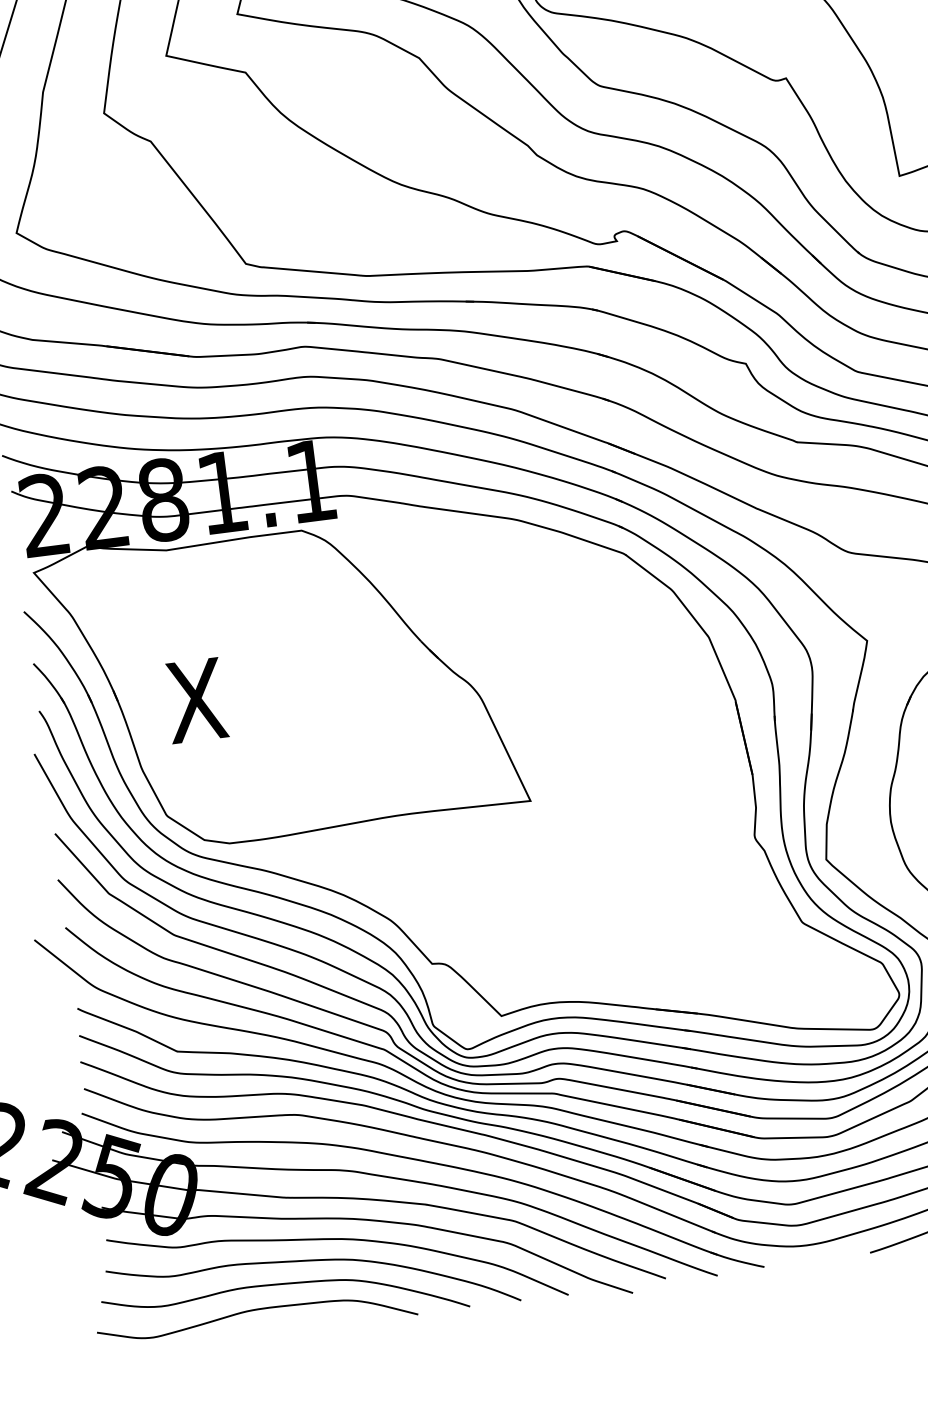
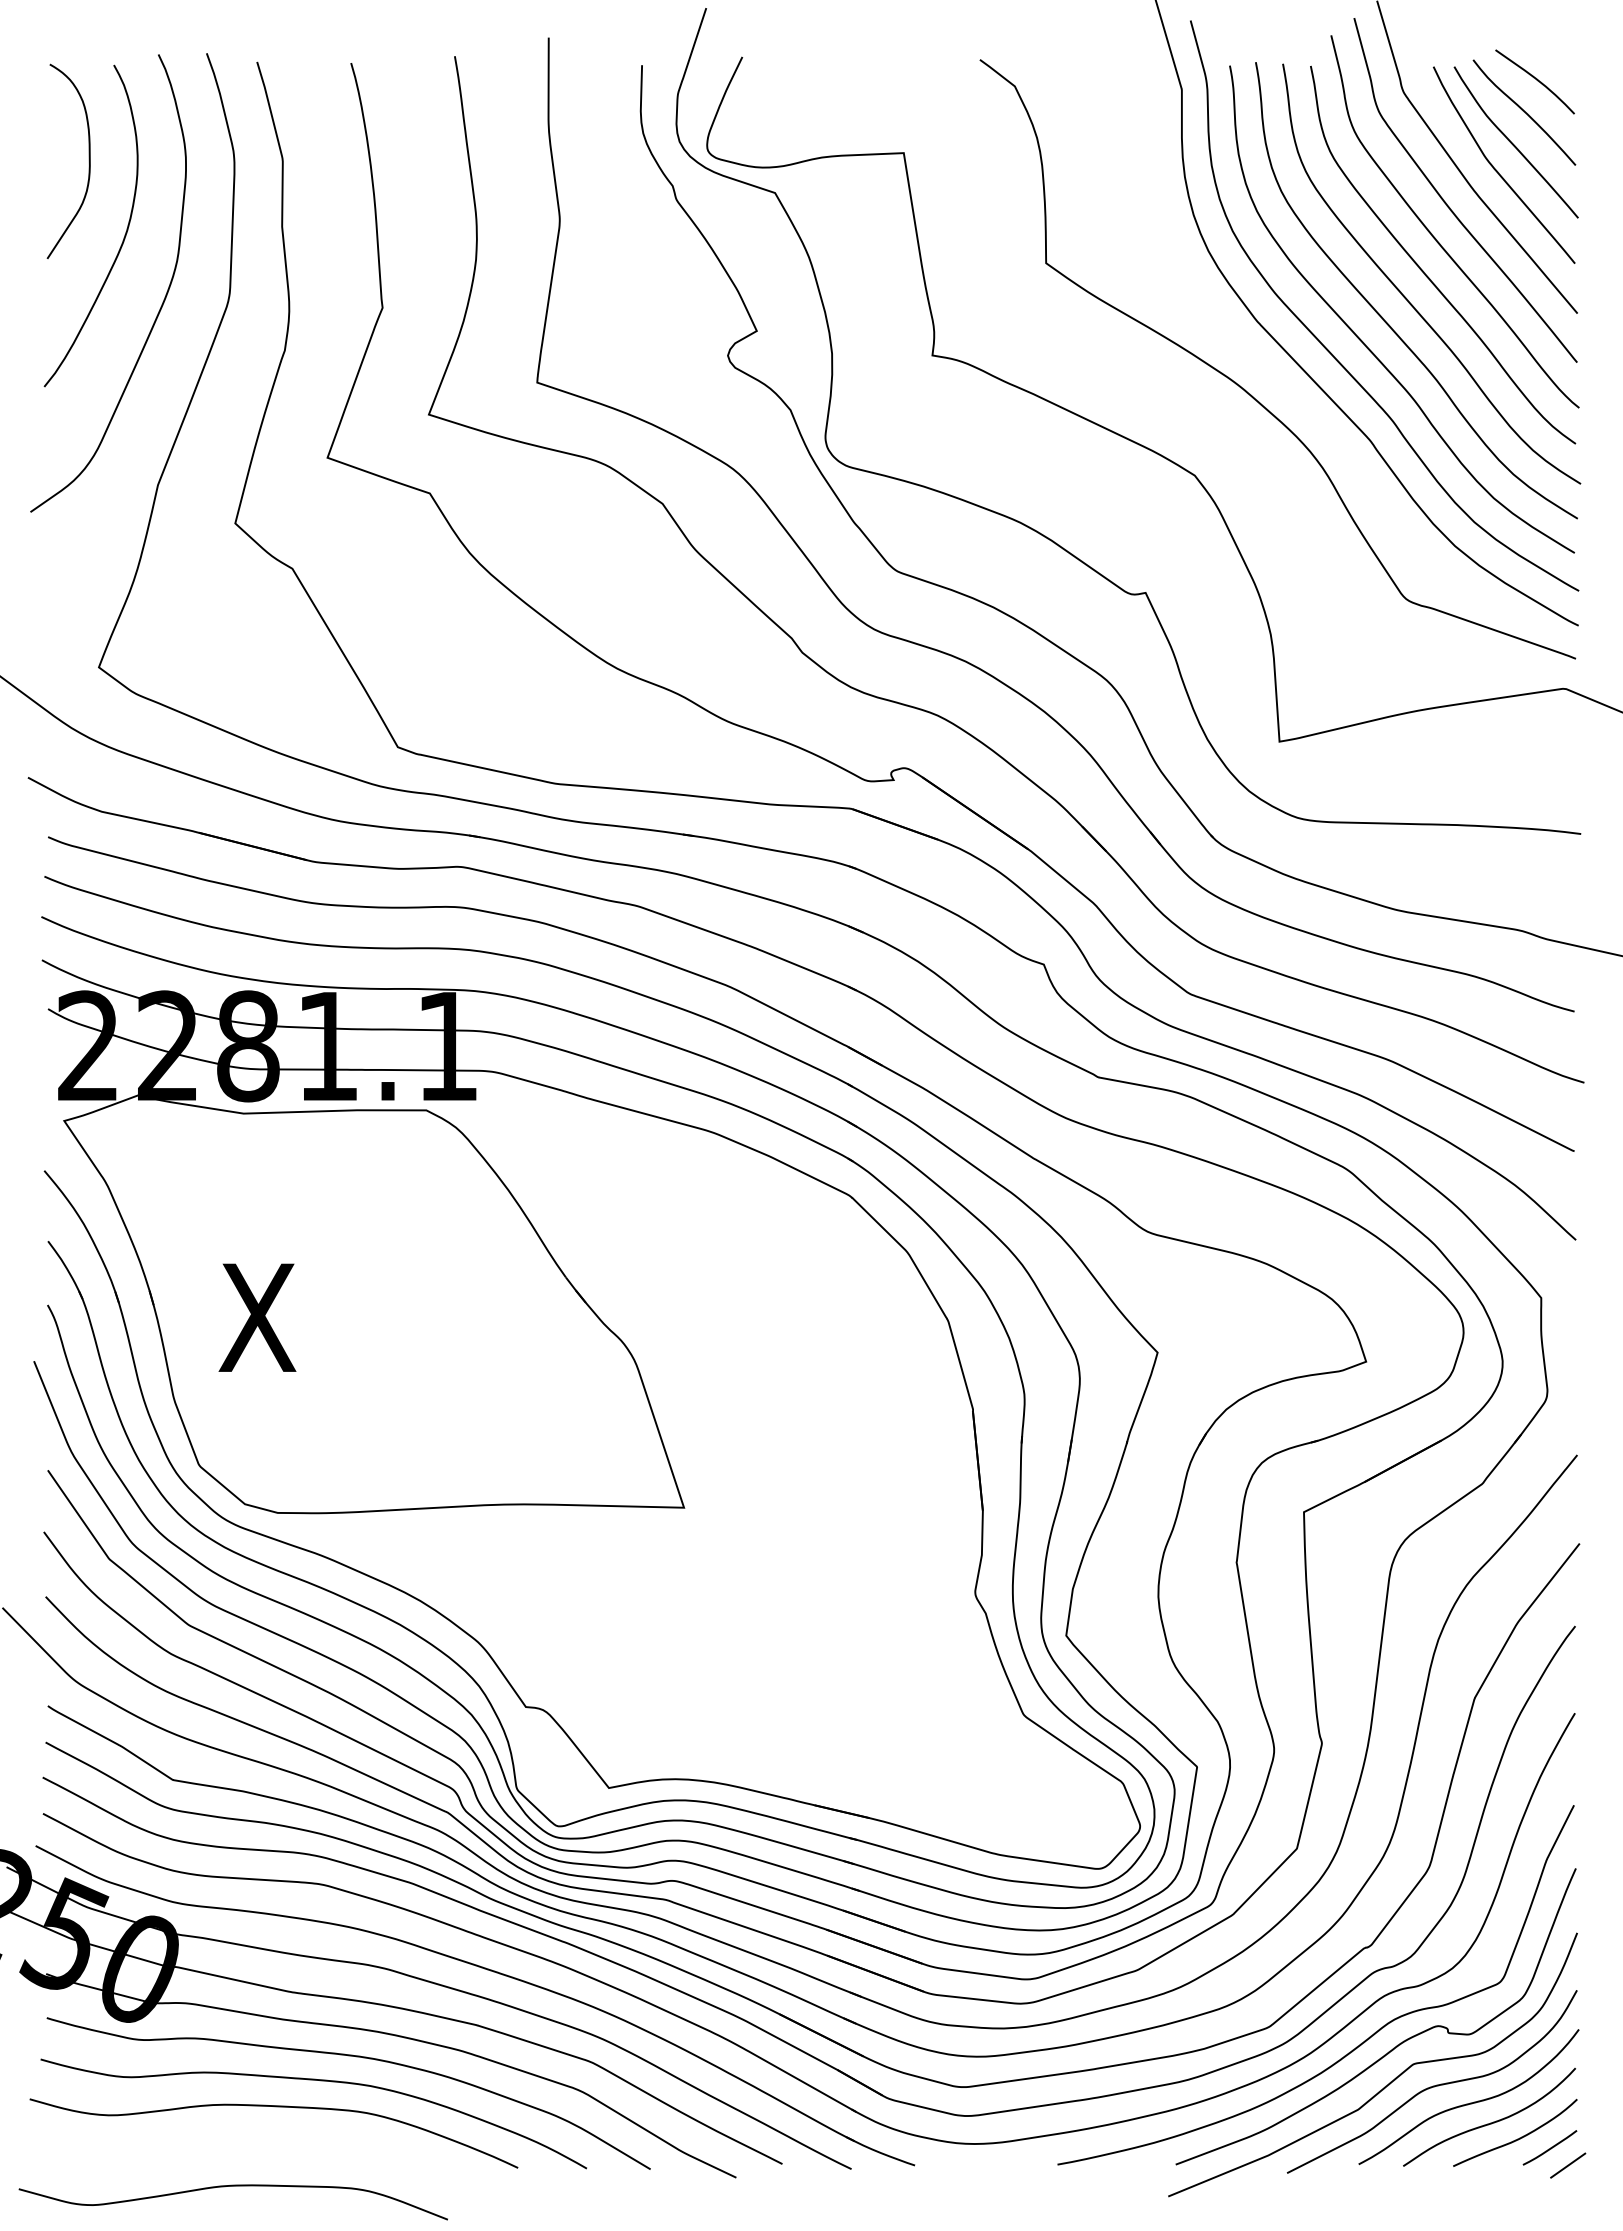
curve: (255, 1310) -> (232, 2186), moved

